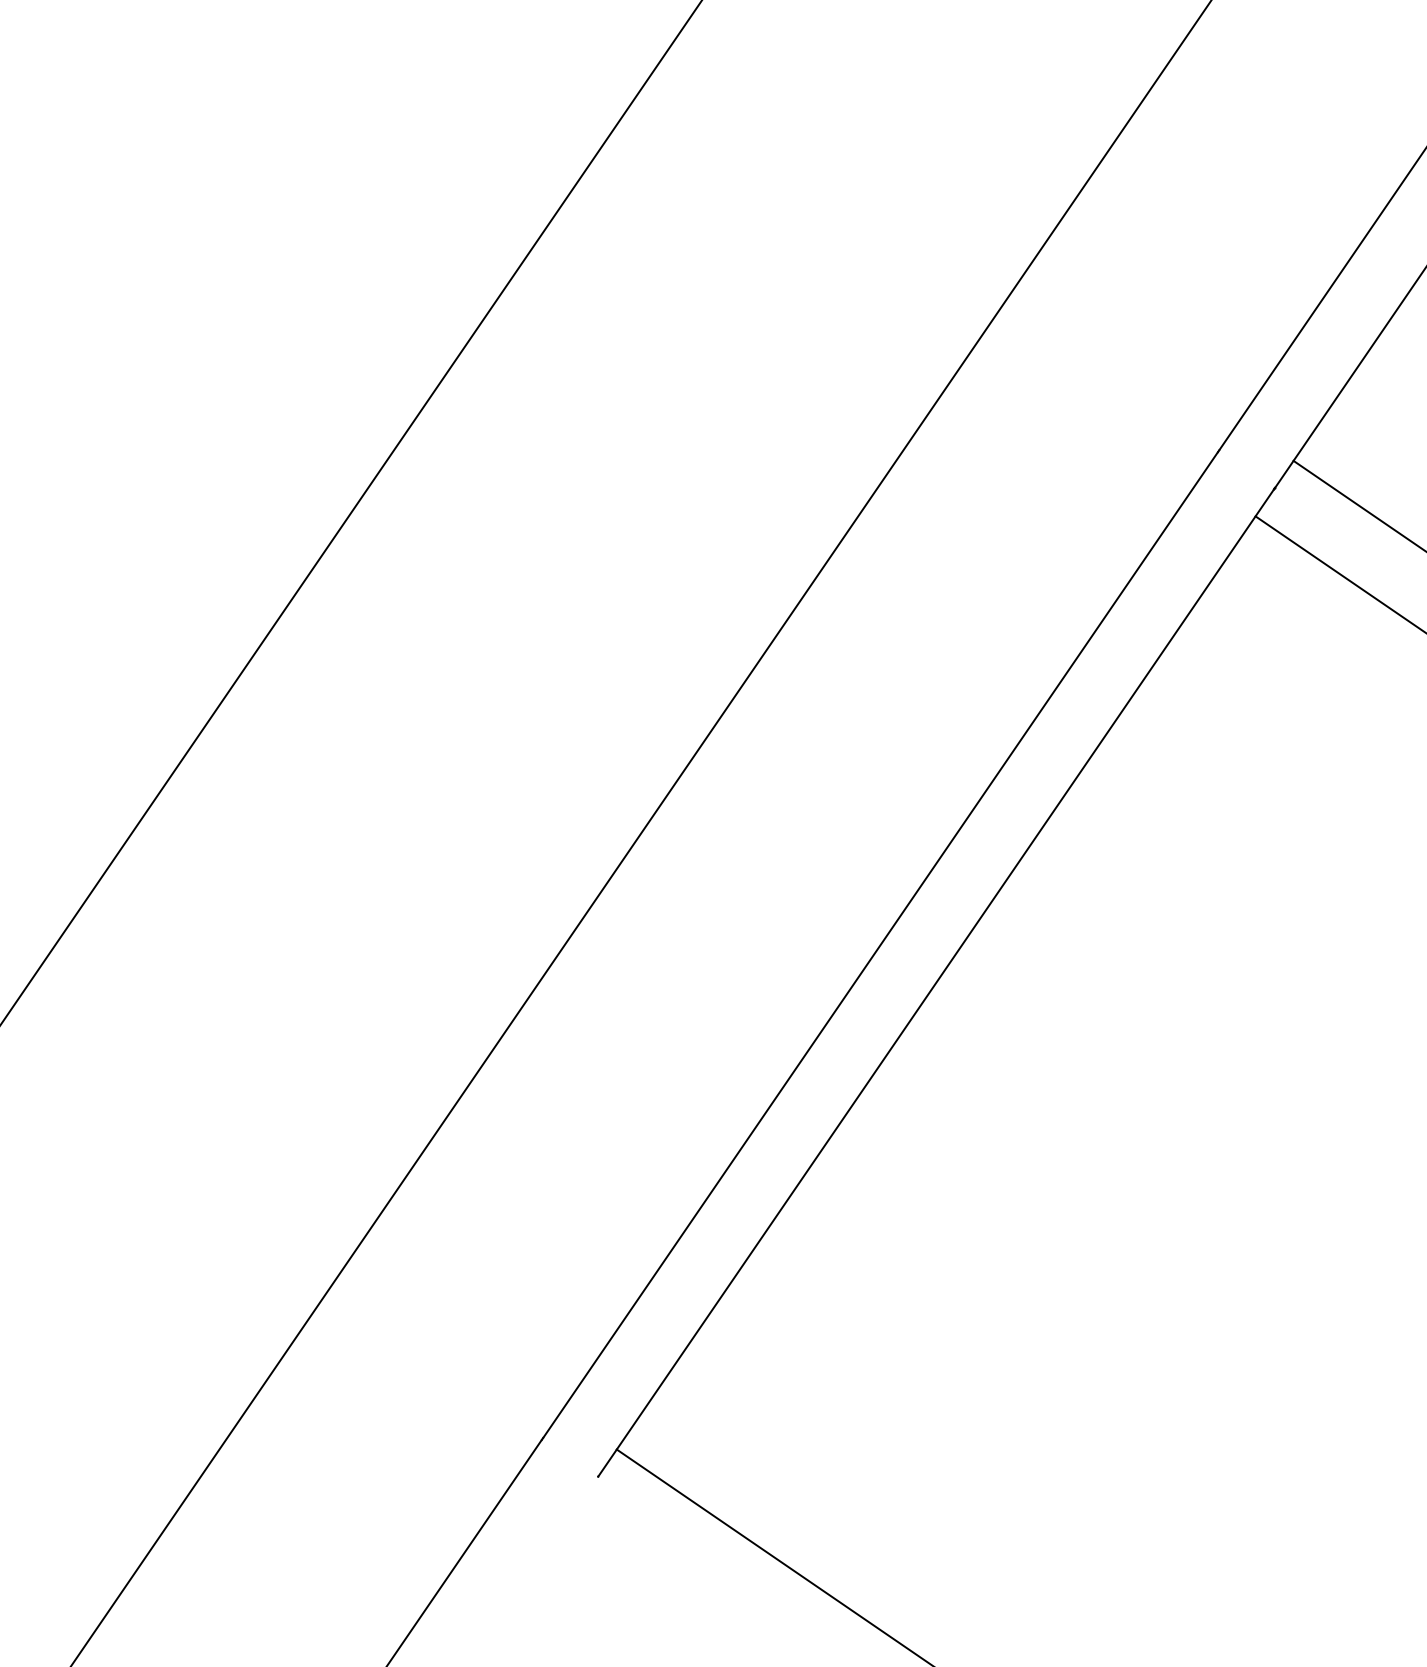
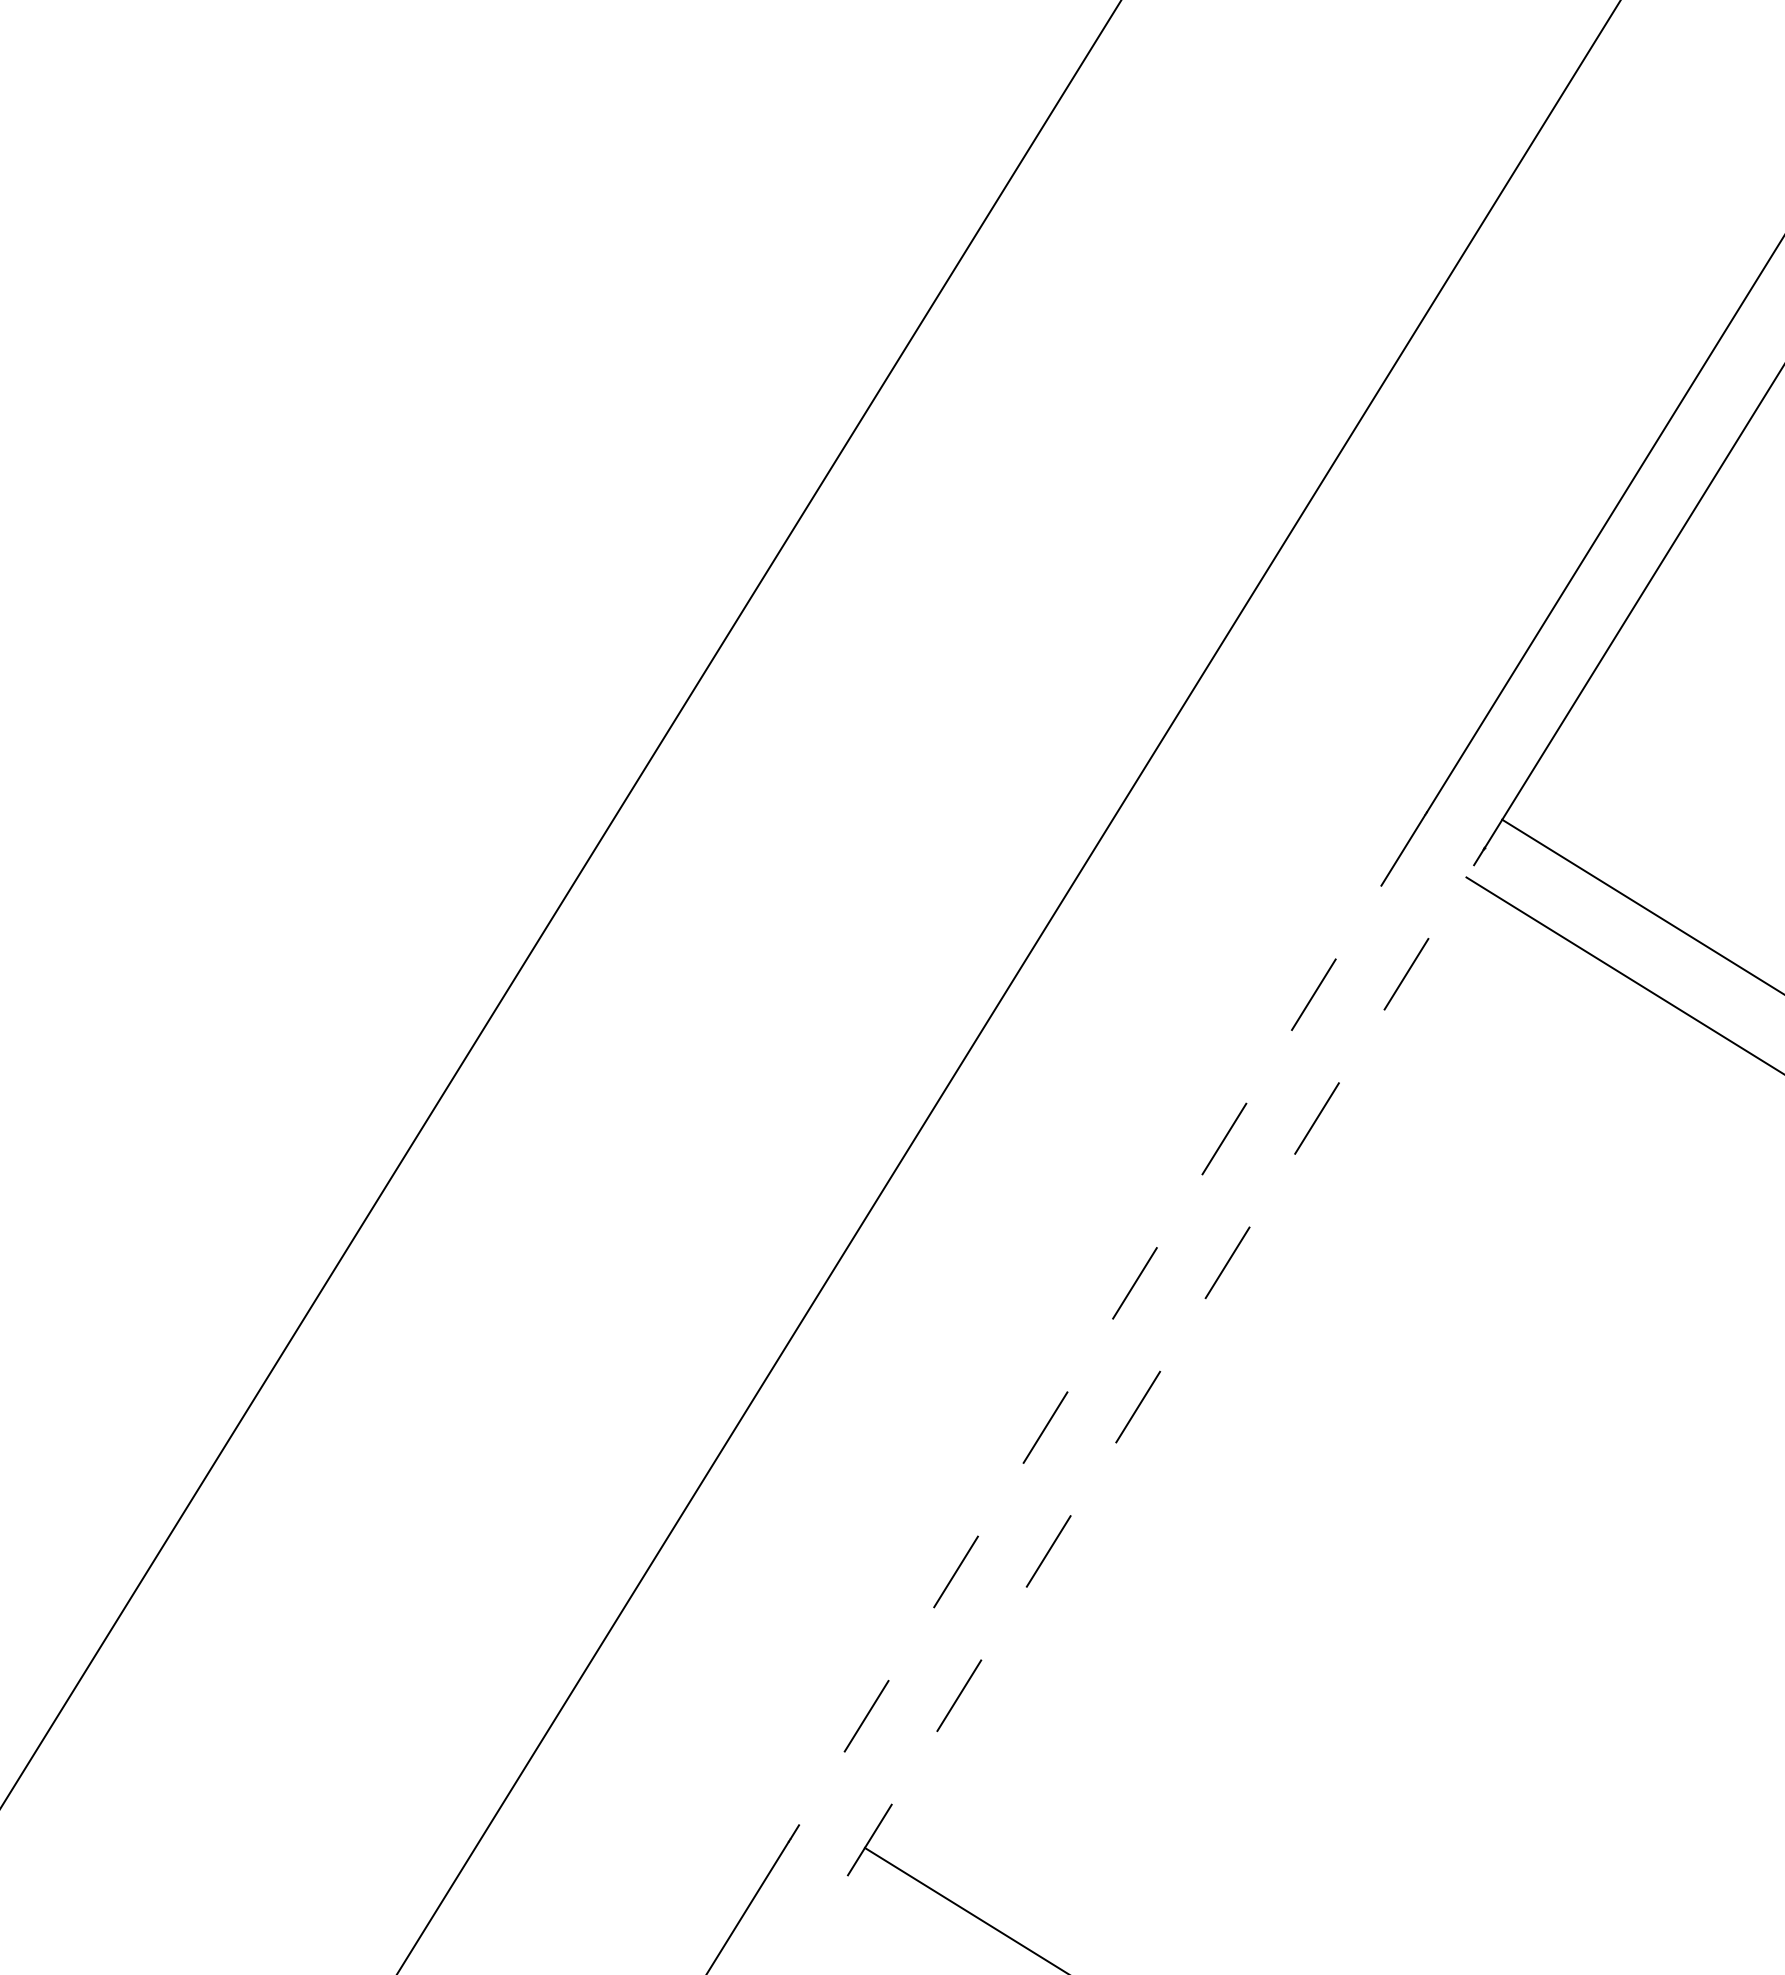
line: (880, 945) -> (1107, 1327), solid -> dashed
line: (937, 981) -> (1166, 1361), solid -> dashed

